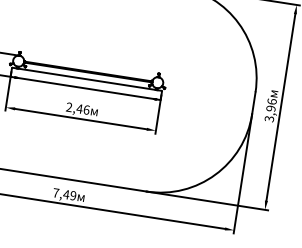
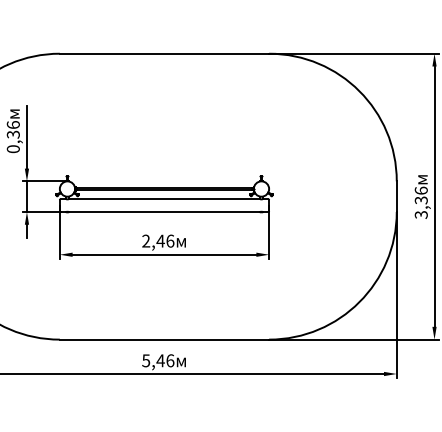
text: (271, 108) -> (421, 200), 3,96 -> 3,36
text: (64, 194) -> (158, 360), 7,49 -> 5,46

